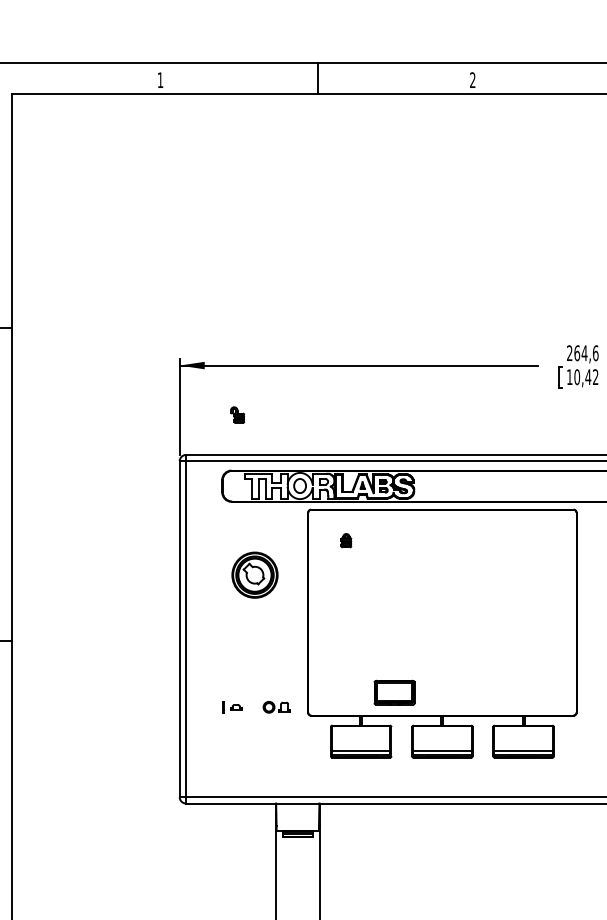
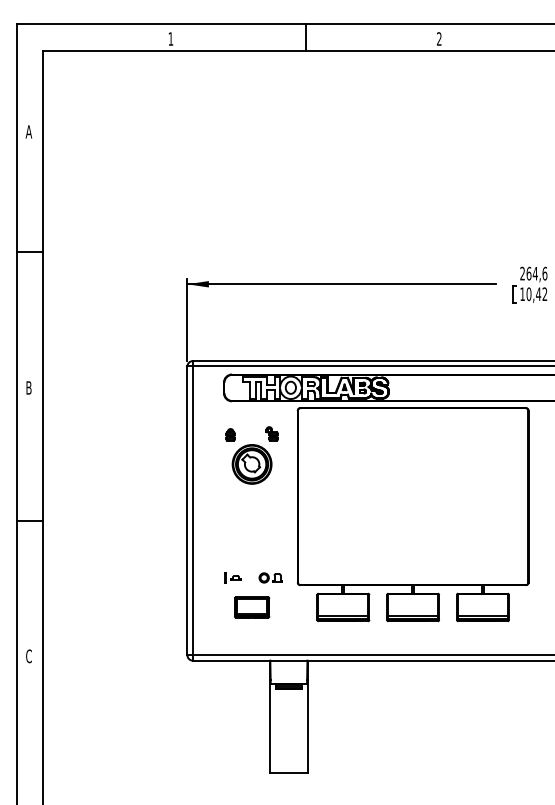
part: (236, 414) -> (271, 433), moved
part: (346, 540) -> (230, 434), moved
part: (395, 692) -> (252, 607), moved

